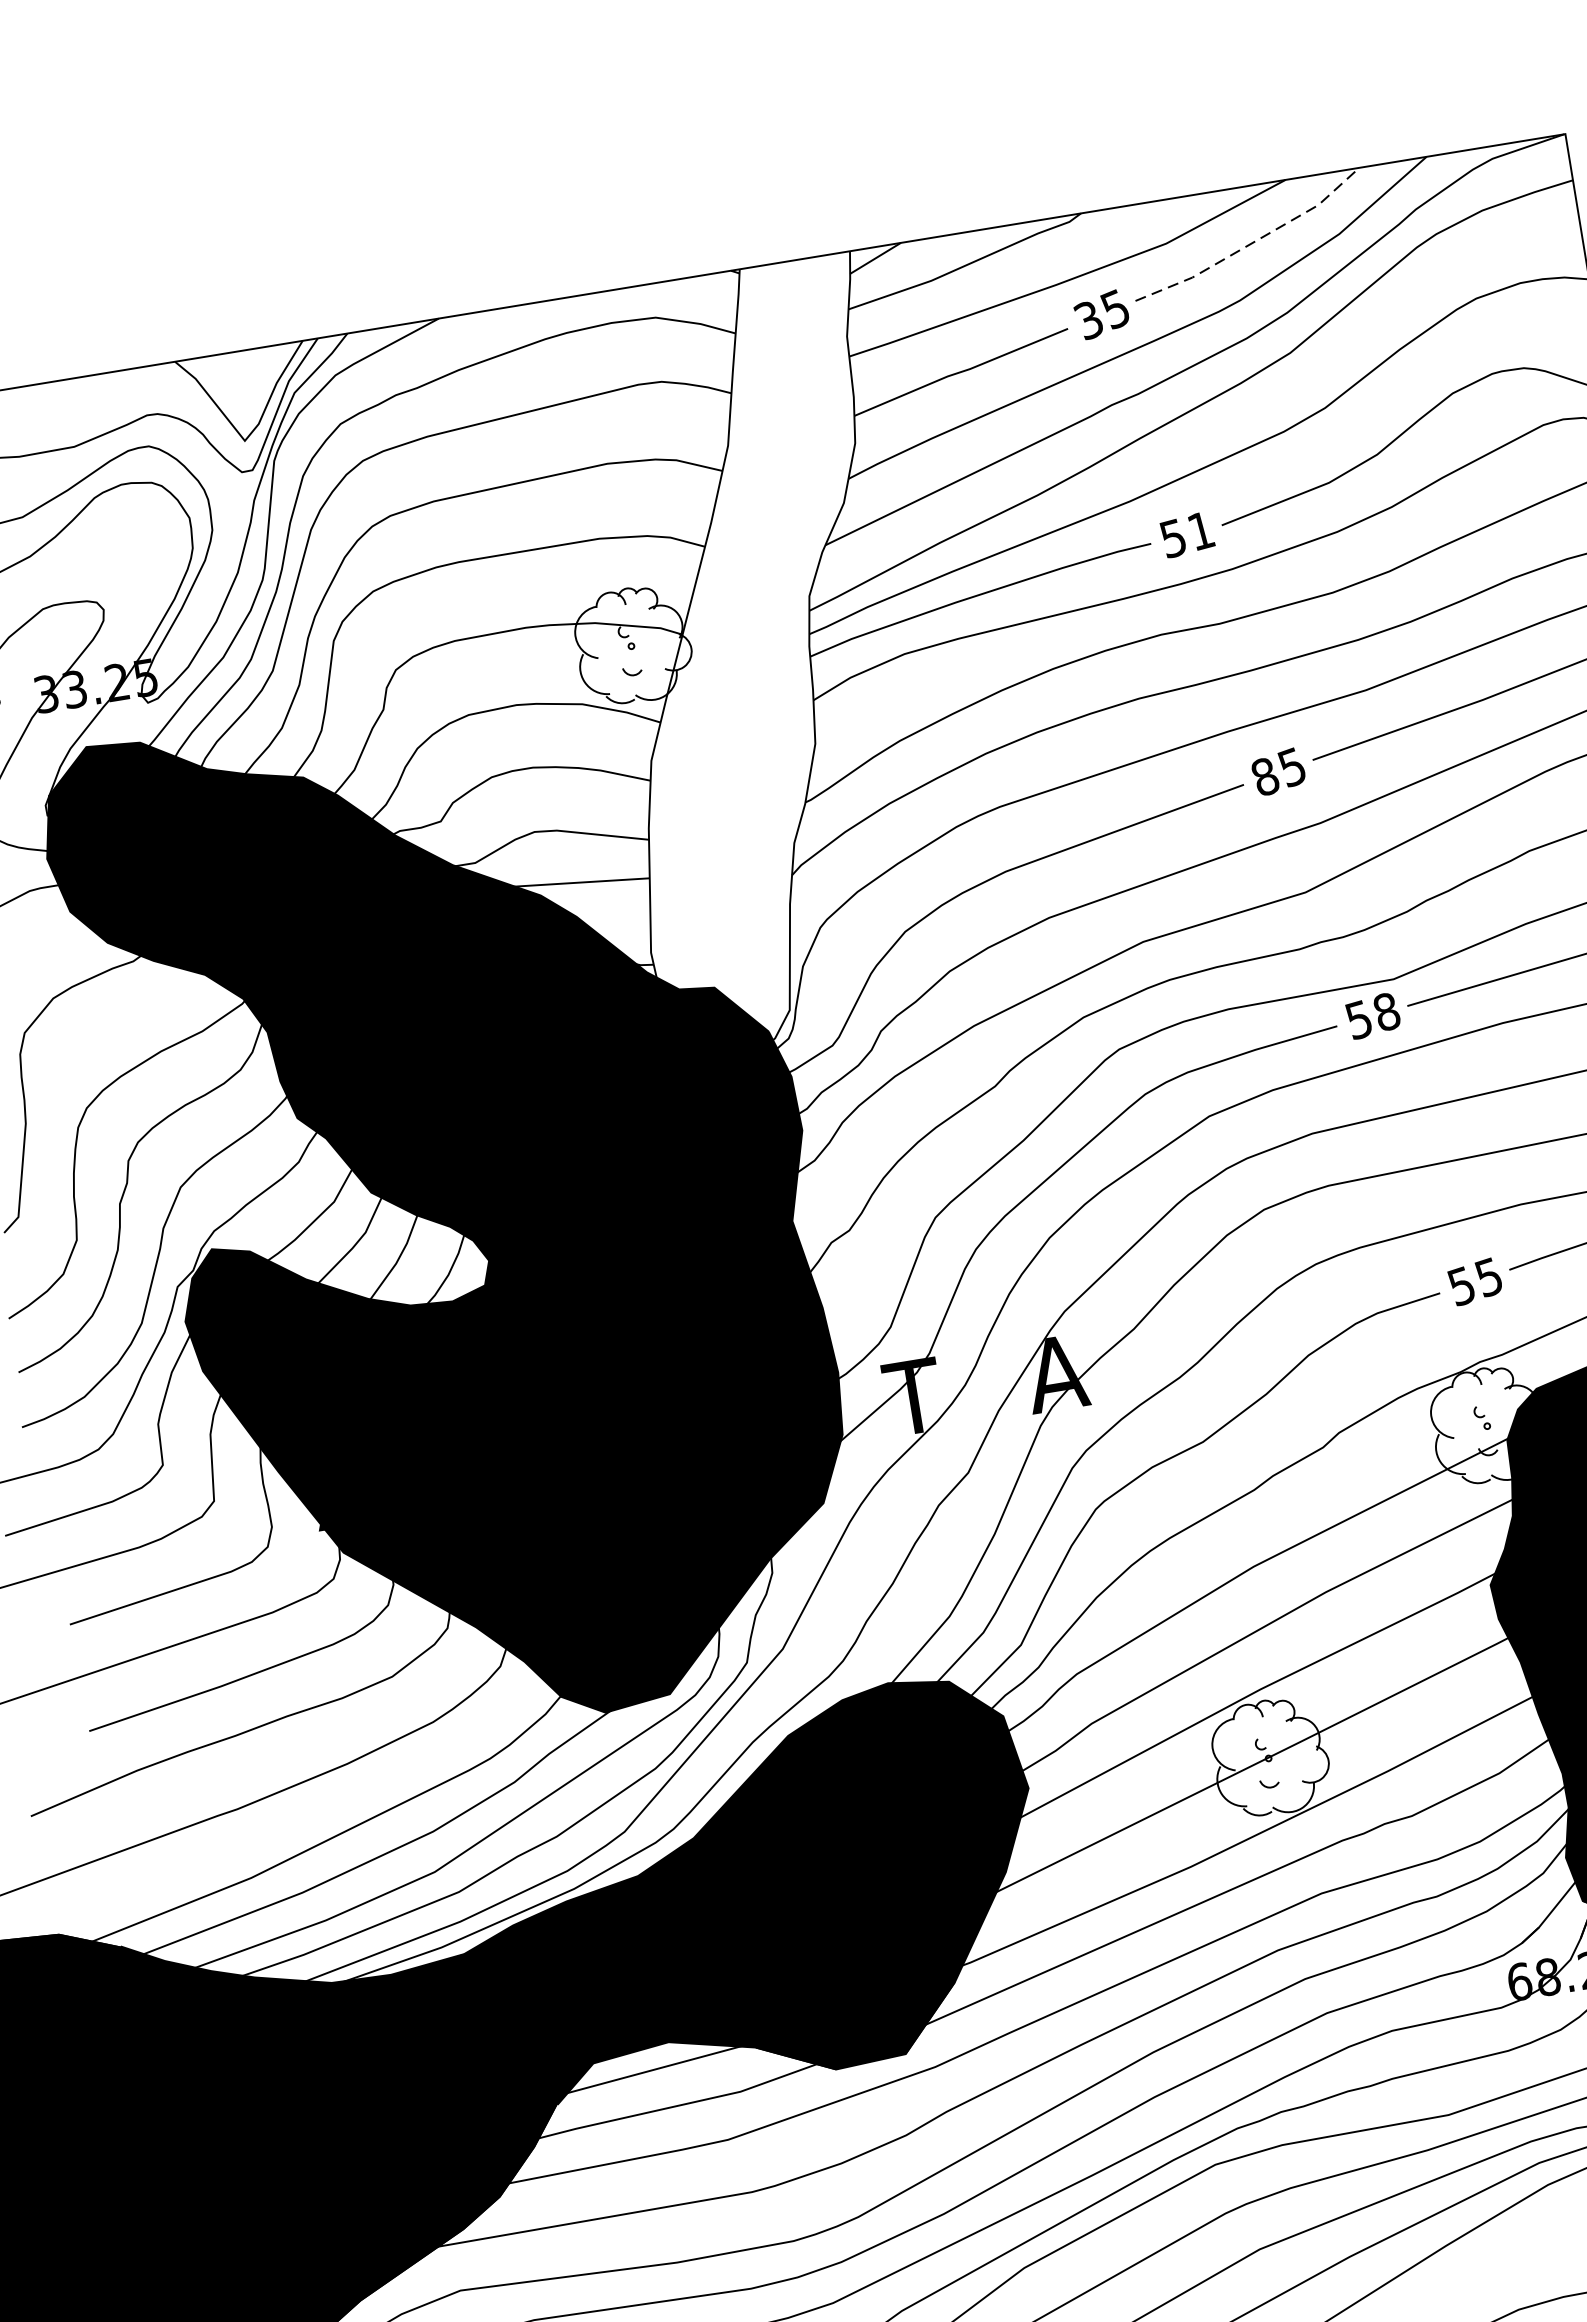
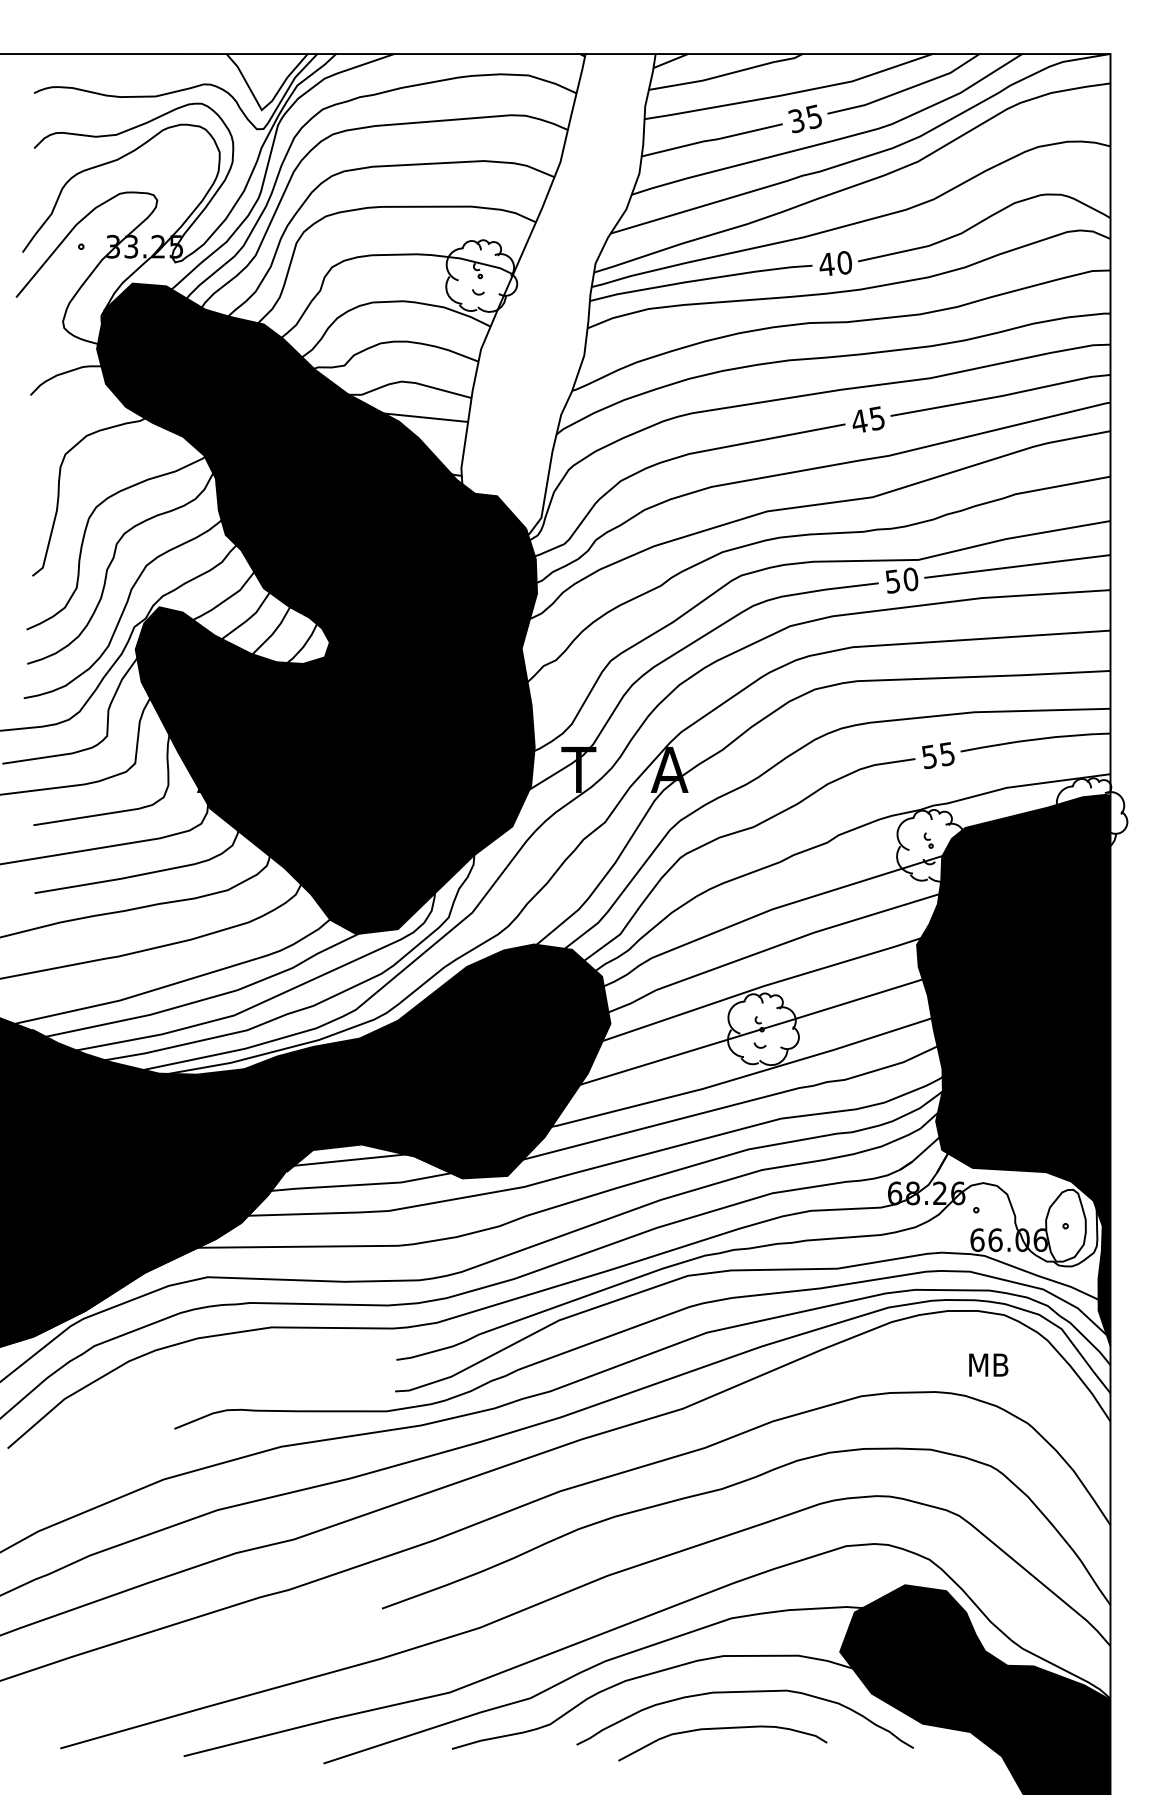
line: (1252, 242) -> (905, 89), dashed -> solid
text: (1186, 534) -> (835, 263), 51 -> 40
text: (1265, 776) -> (859, 421), 85 -> 45
text: (1386, 1012) -> (910, 579), 58 -> 50

